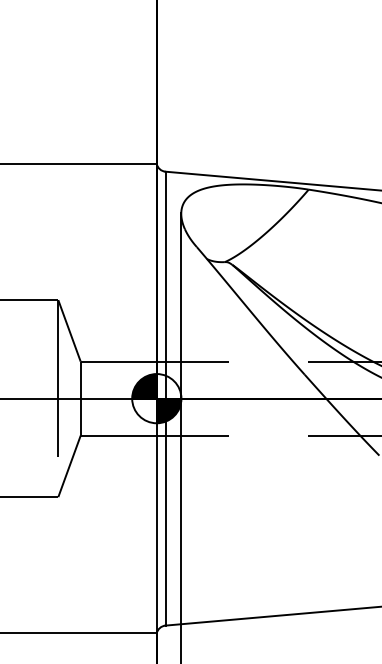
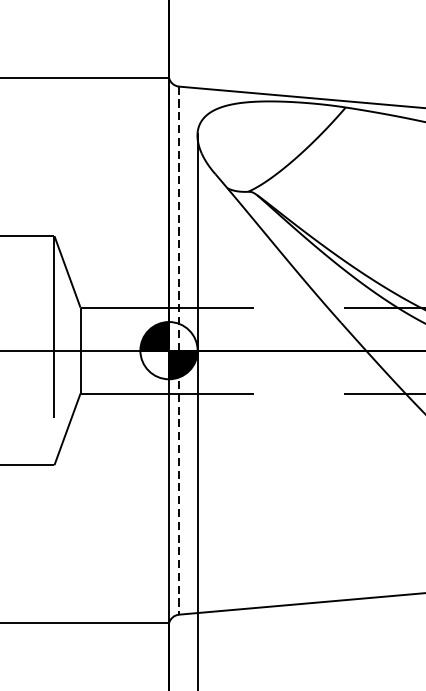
line: (165, 398) -> (179, 350), solid -> dashed

